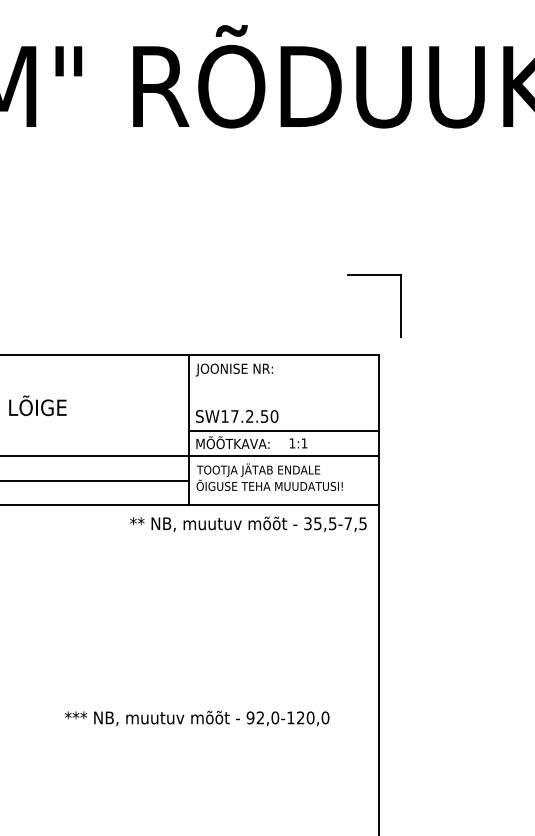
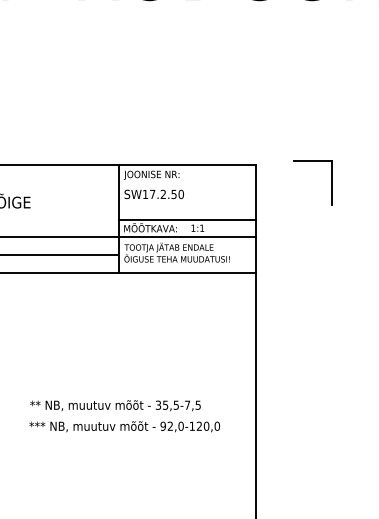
part: (400, 305) -> (332, 182), moved
text: (237, 416) -> (154, 194), moved
text: (248, 523) -> (115, 405), moved

